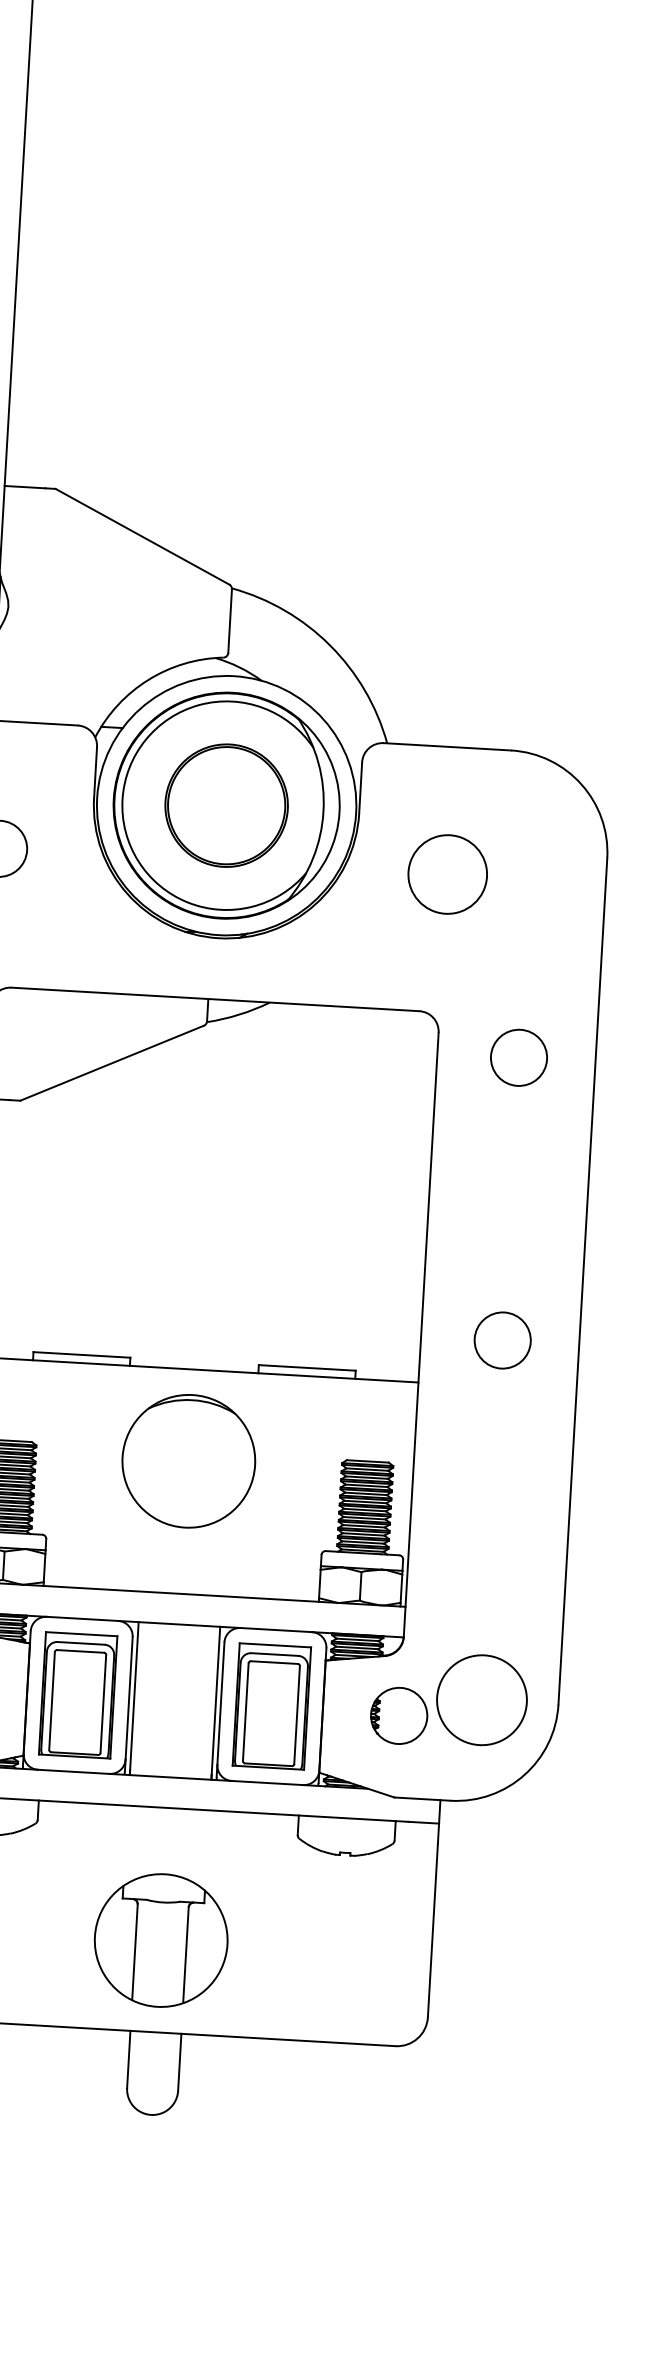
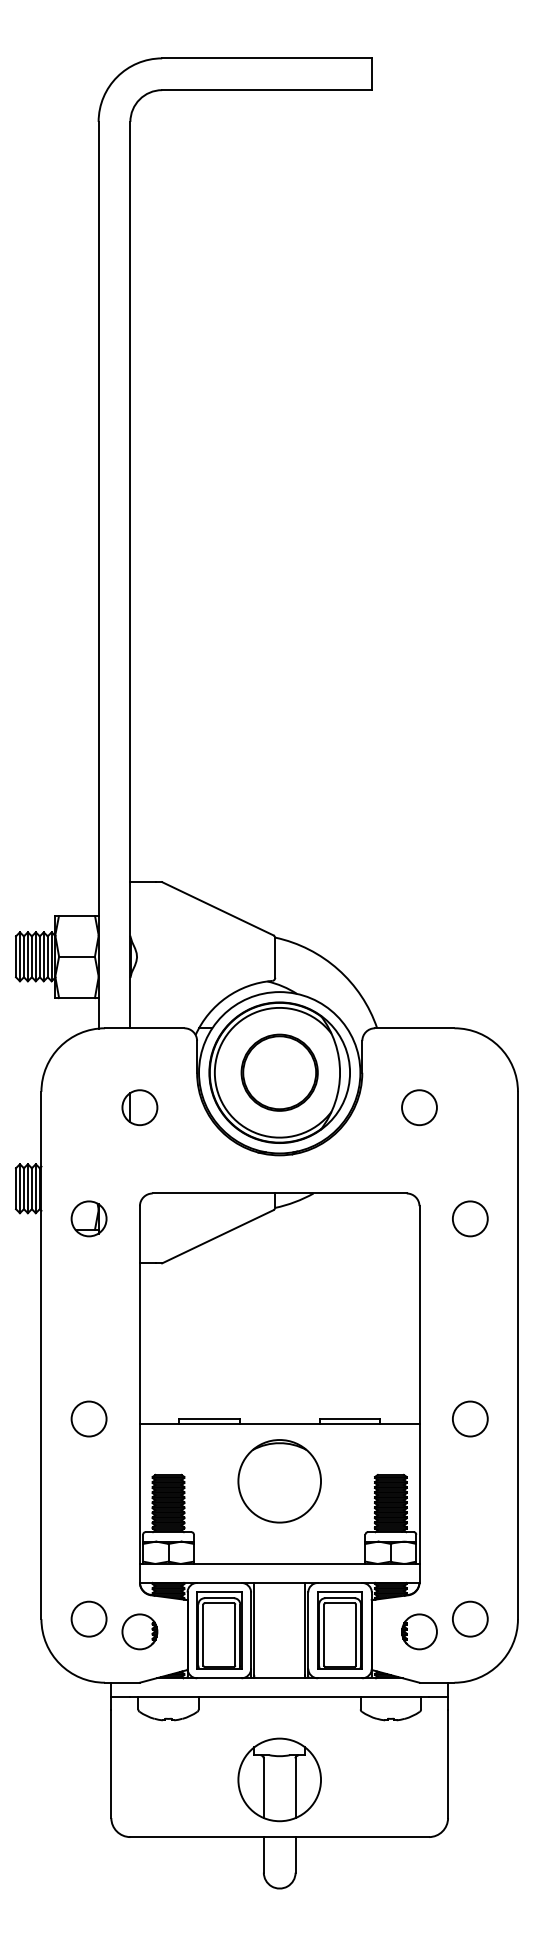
circle: (447, 874) -> (419, 1107), size x0.71
circle: (503, 1339) -> (470, 1418), moved
circle: (480, 1699) -> (469, 1618), size x0.62

